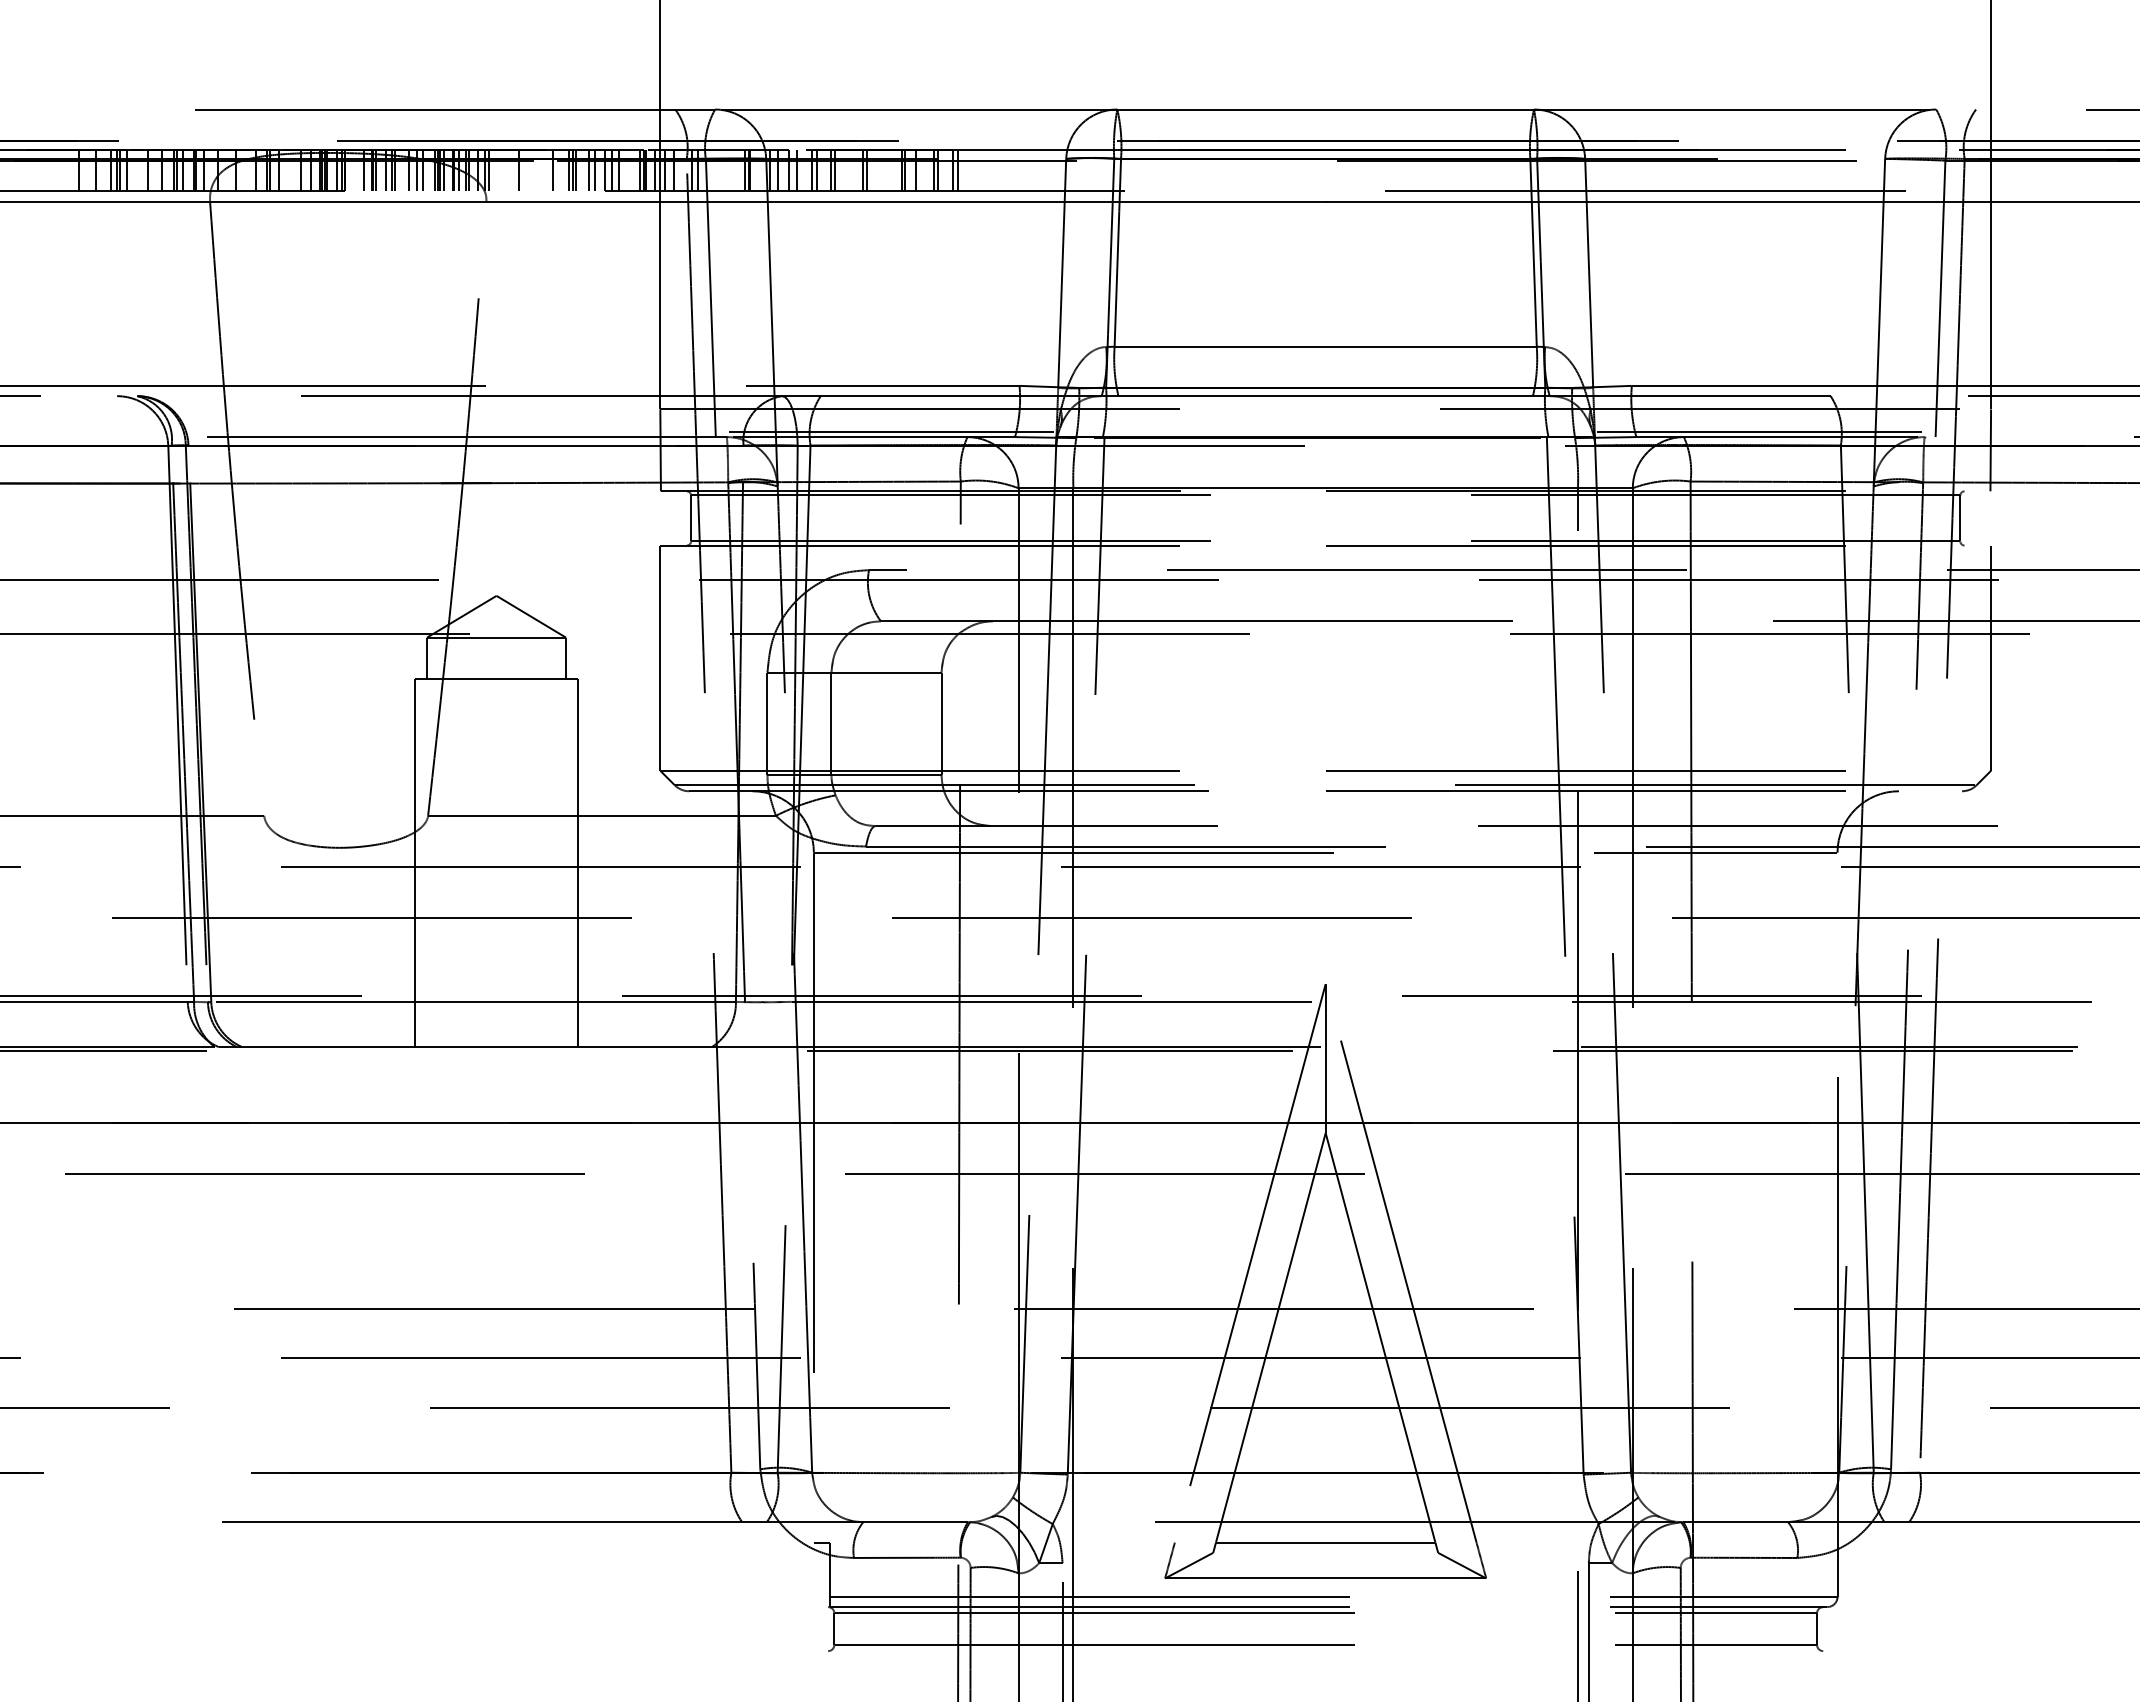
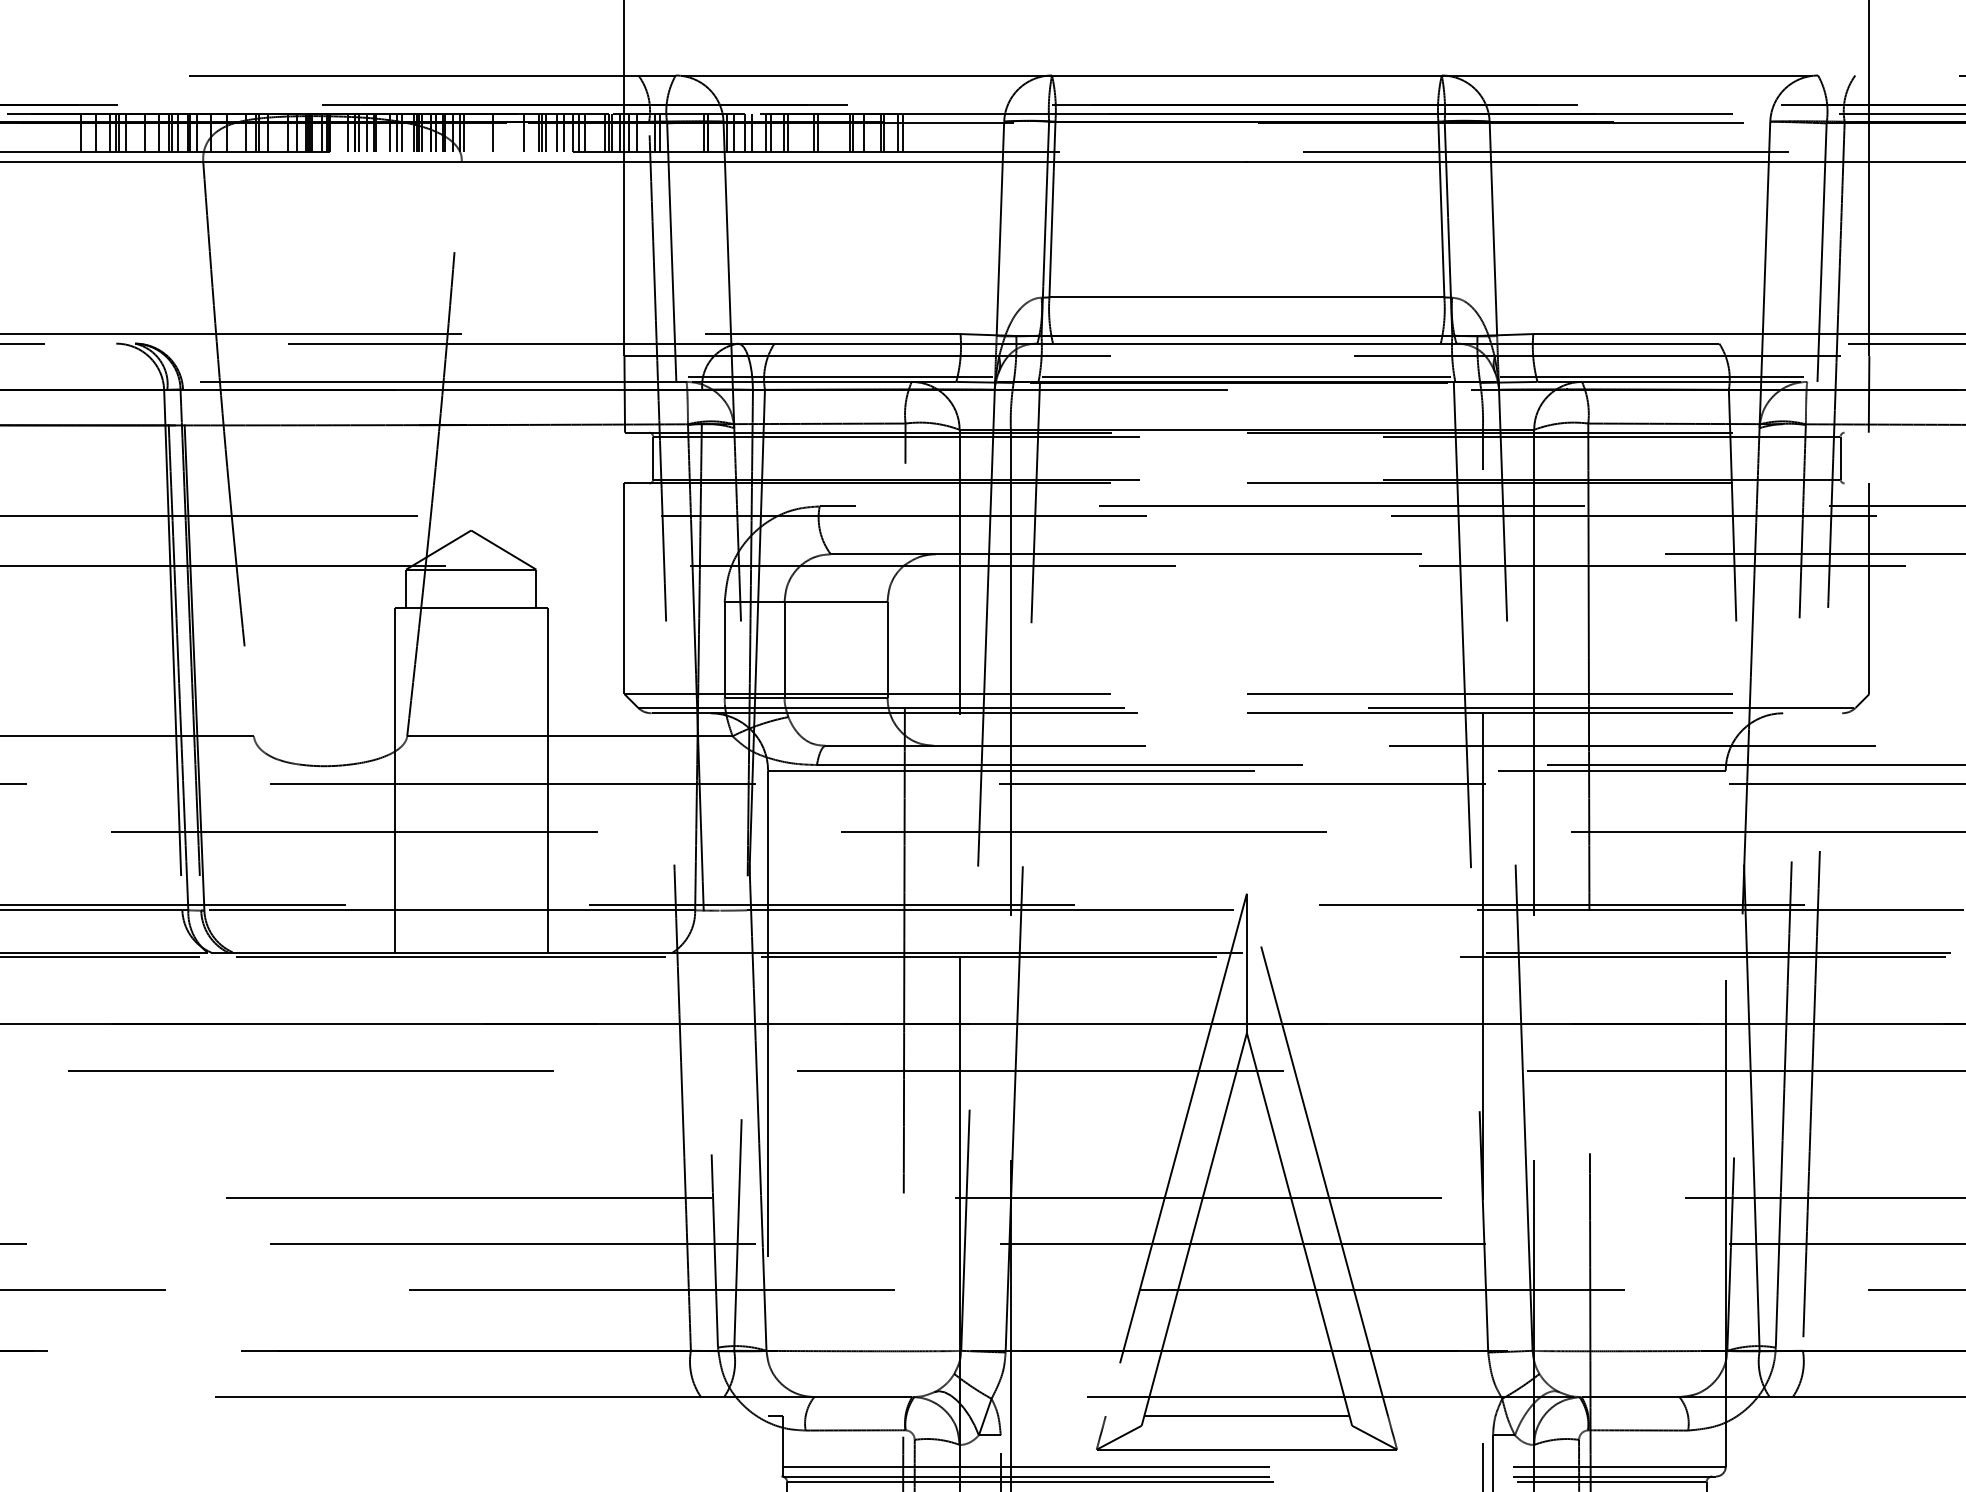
line: (1325, 431) -> (1246, 376), added
line: (475, 1051) -> (451, 956), added

